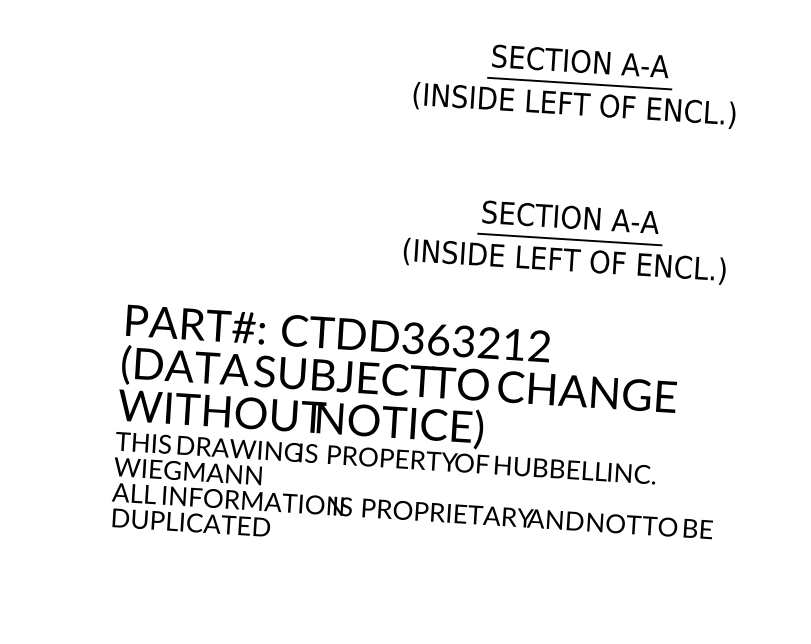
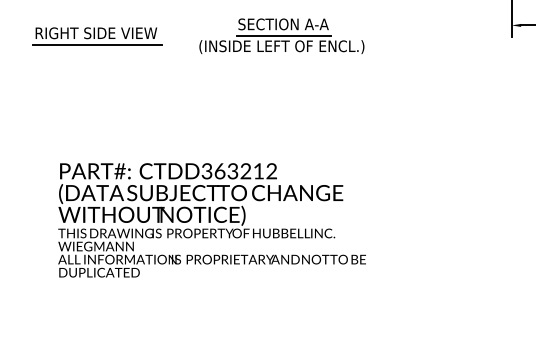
part: (216, 62) -> (97, 36), added
part: (565, 238) -> (281, 115), removed

